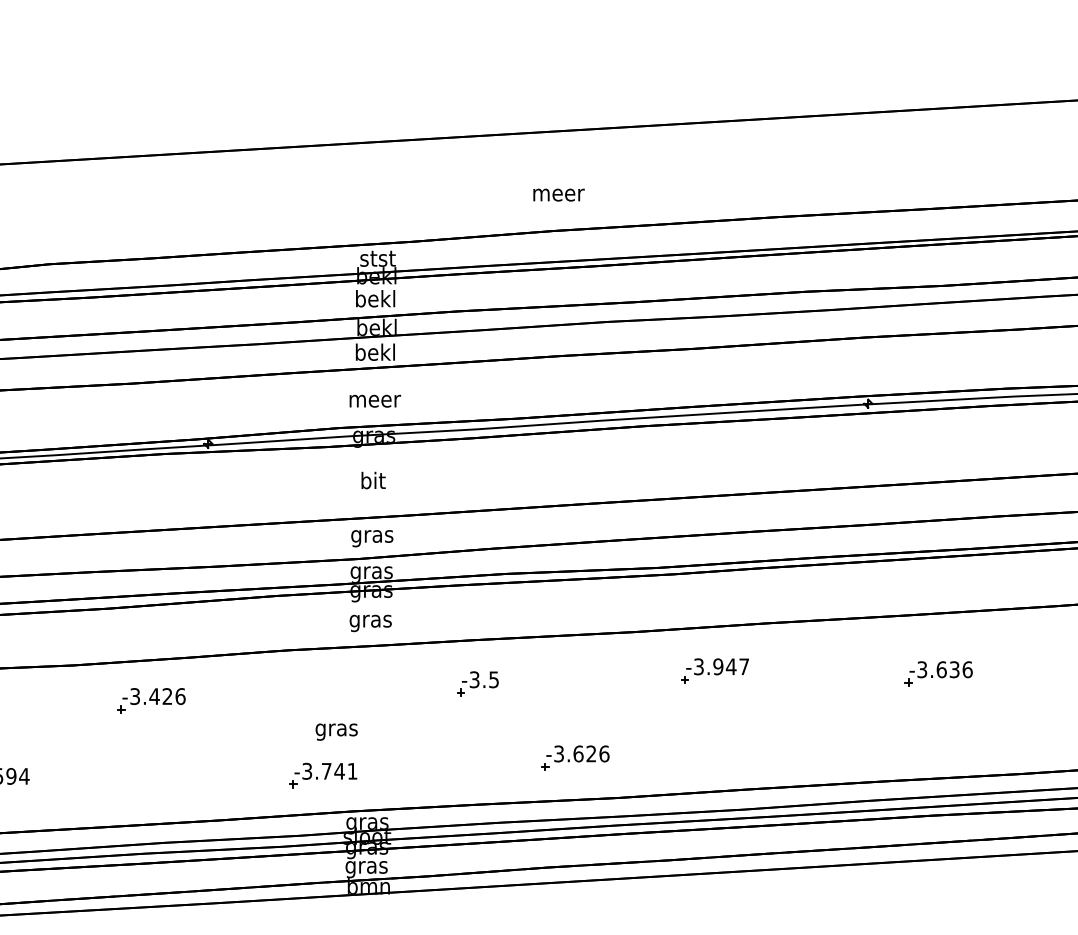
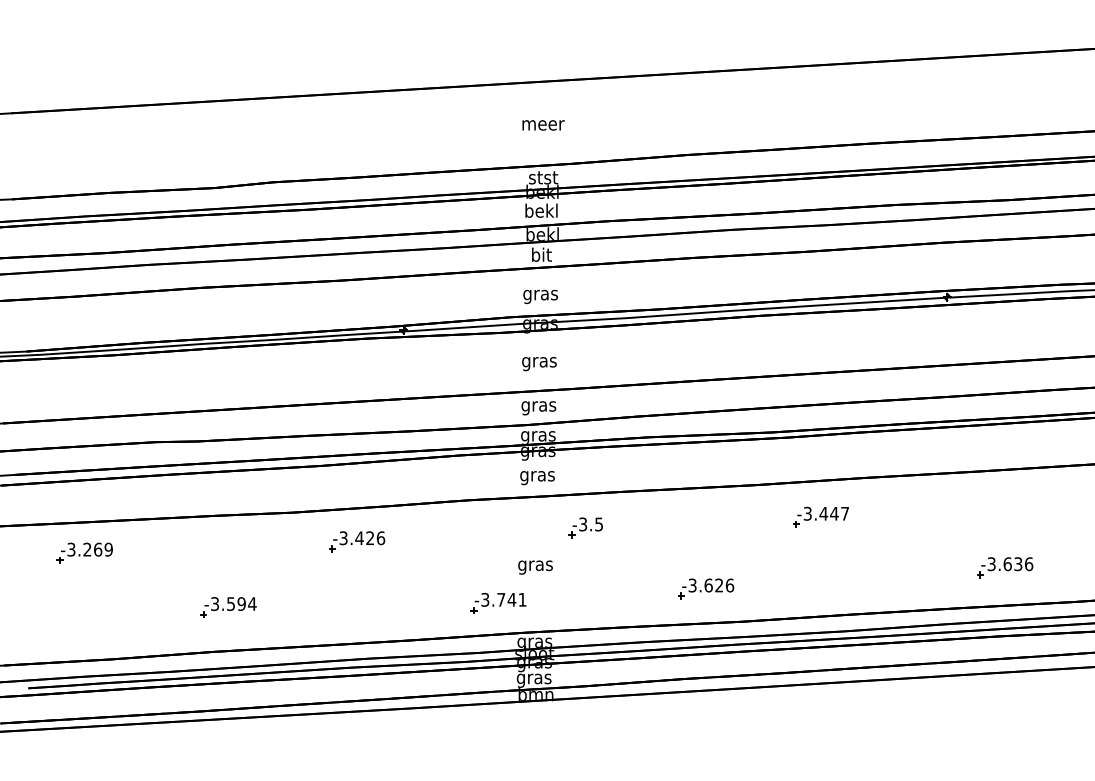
text: (558, 195) -> (543, 125), moved
text: (375, 351) -> (541, 254), bekl -> bit
text: (375, 402) -> (541, 296), meer -> gras
text: (373, 483) -> (539, 362), bit -> gras
text: (718, 666) -> (823, 513), -3.947 -> -3.447
part: (939, 673) -> (1005, 567), moved
part: (477, 683) -> (585, 527), moved
text: (336, 732) -> (535, 567), moved

